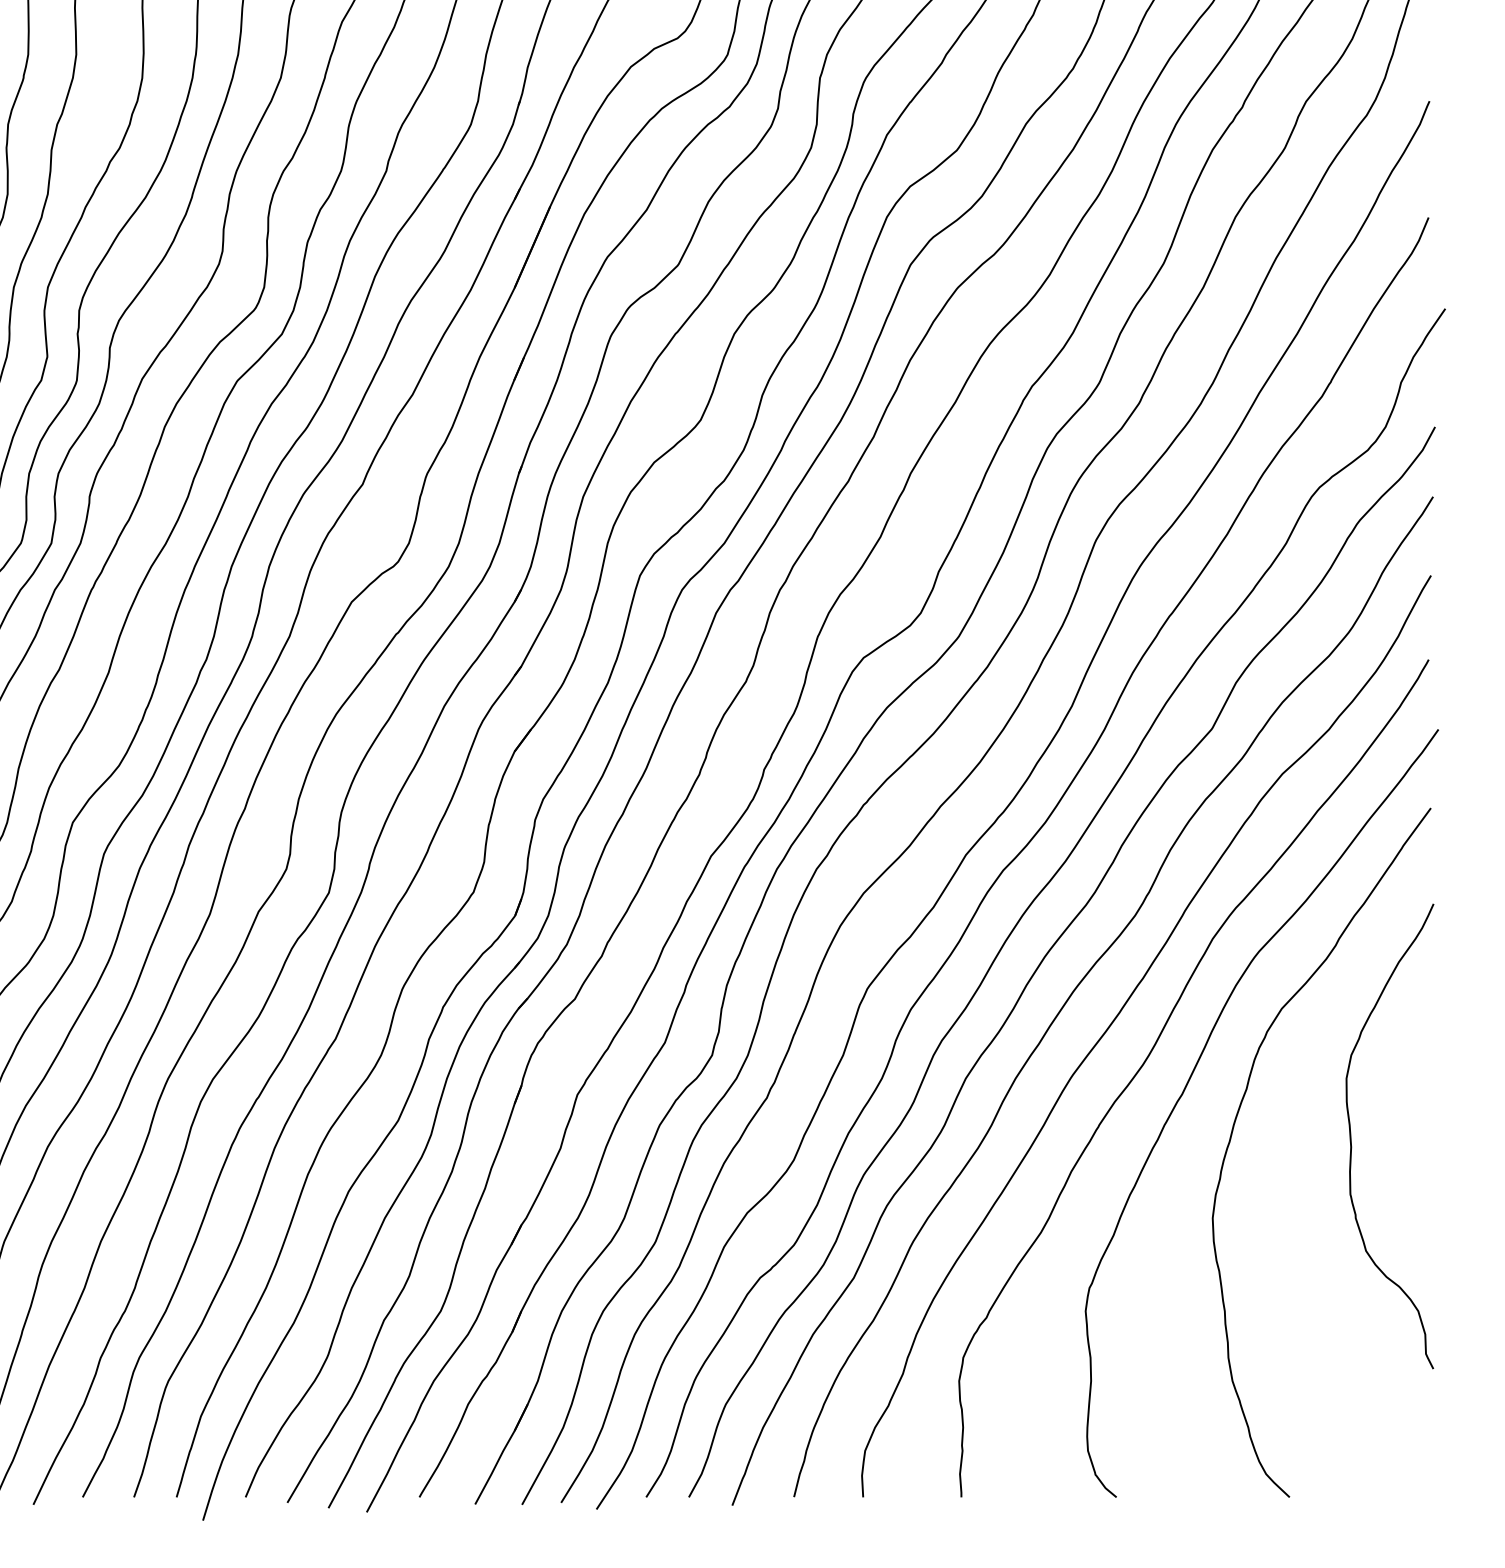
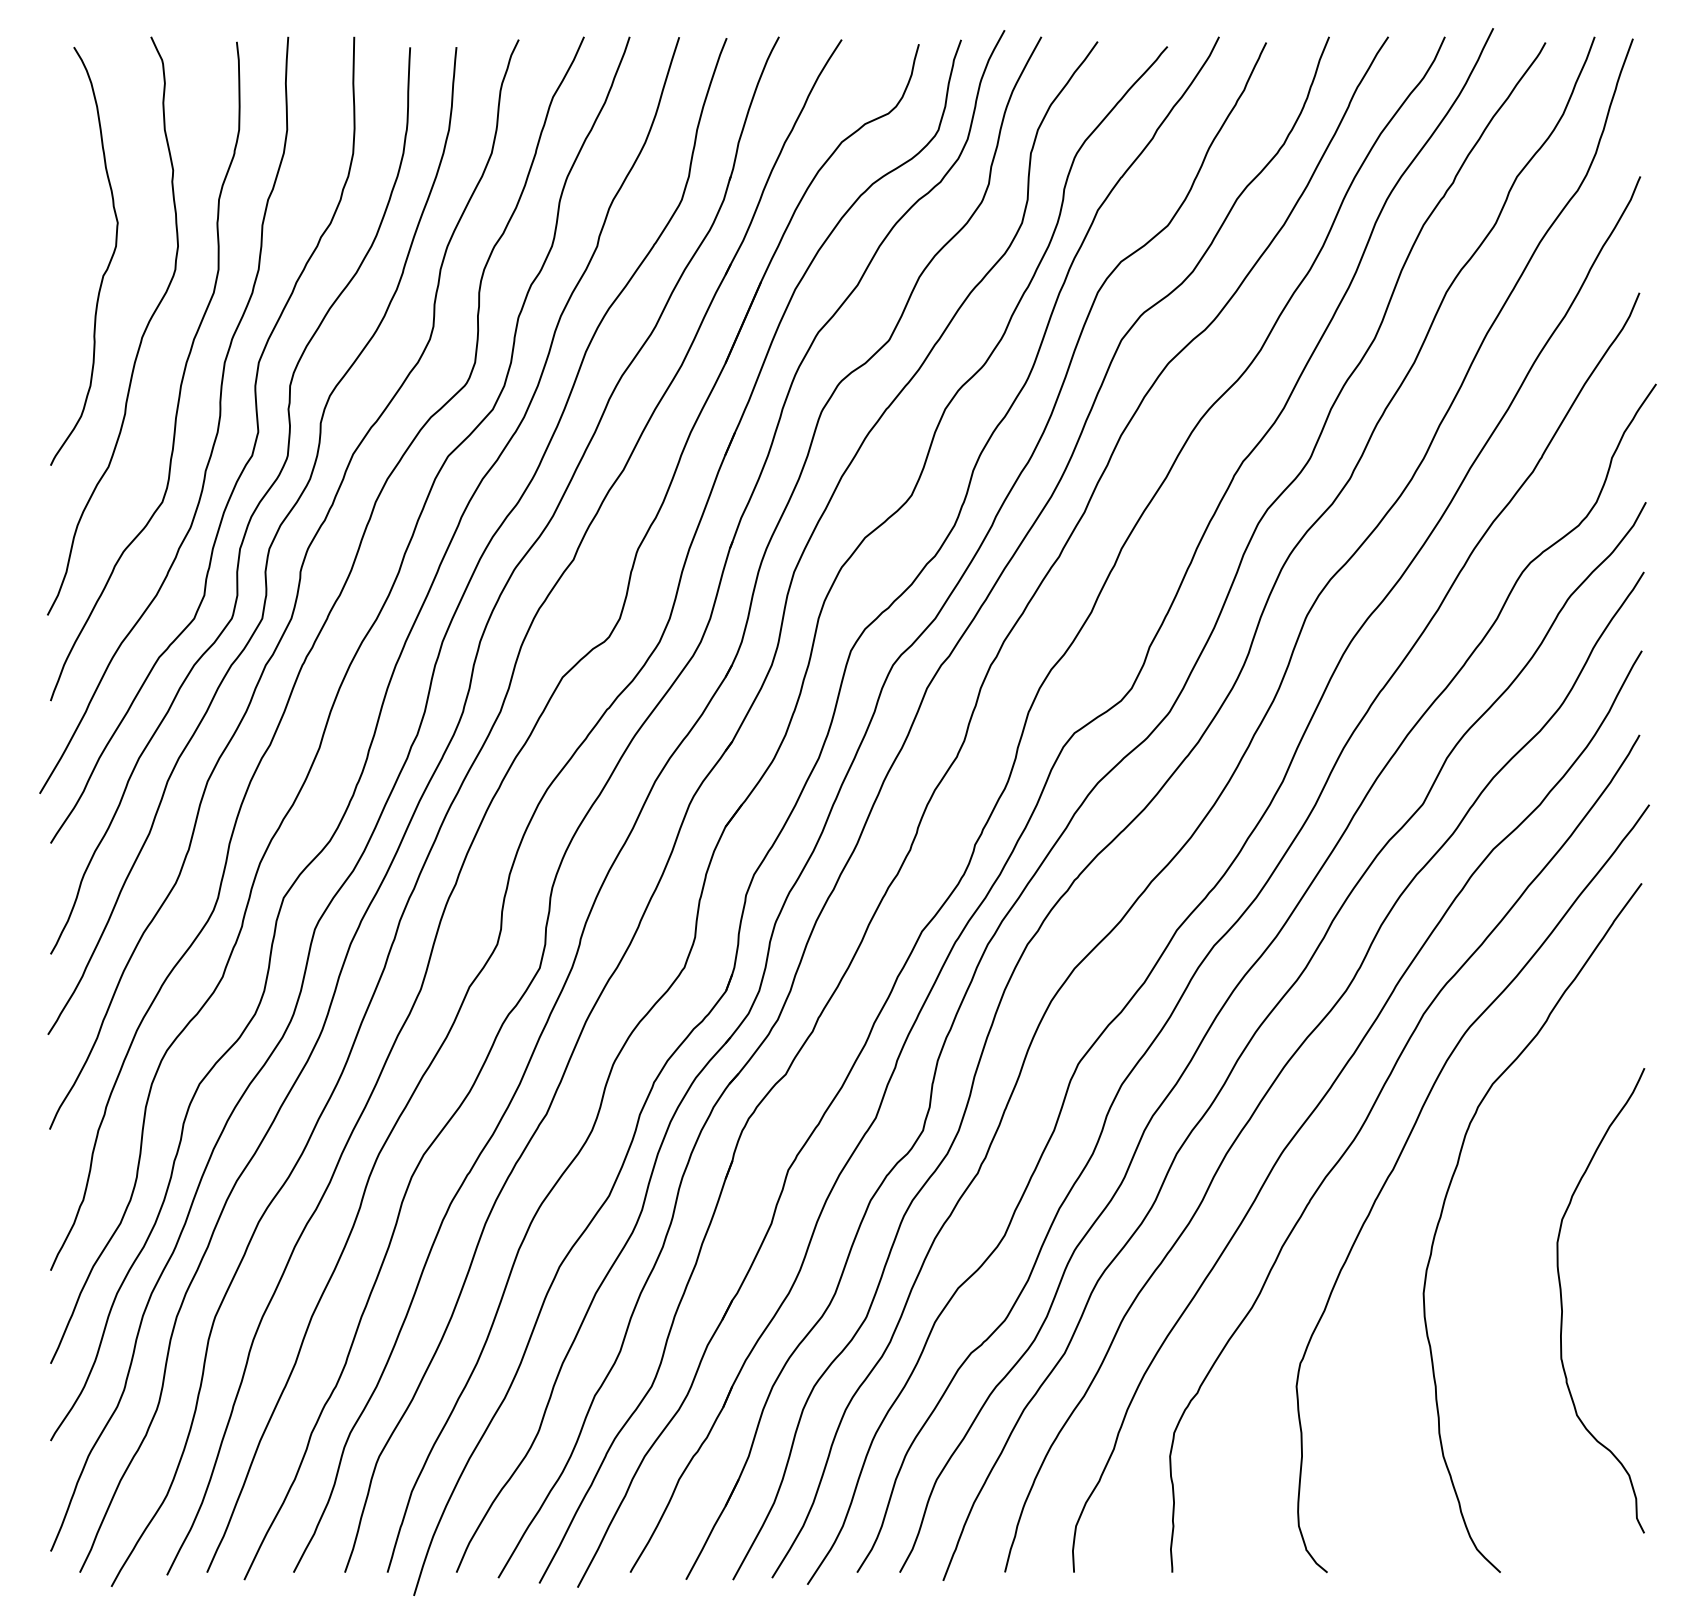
curve: (1351, 1136) -> (1562, 1300), moved

